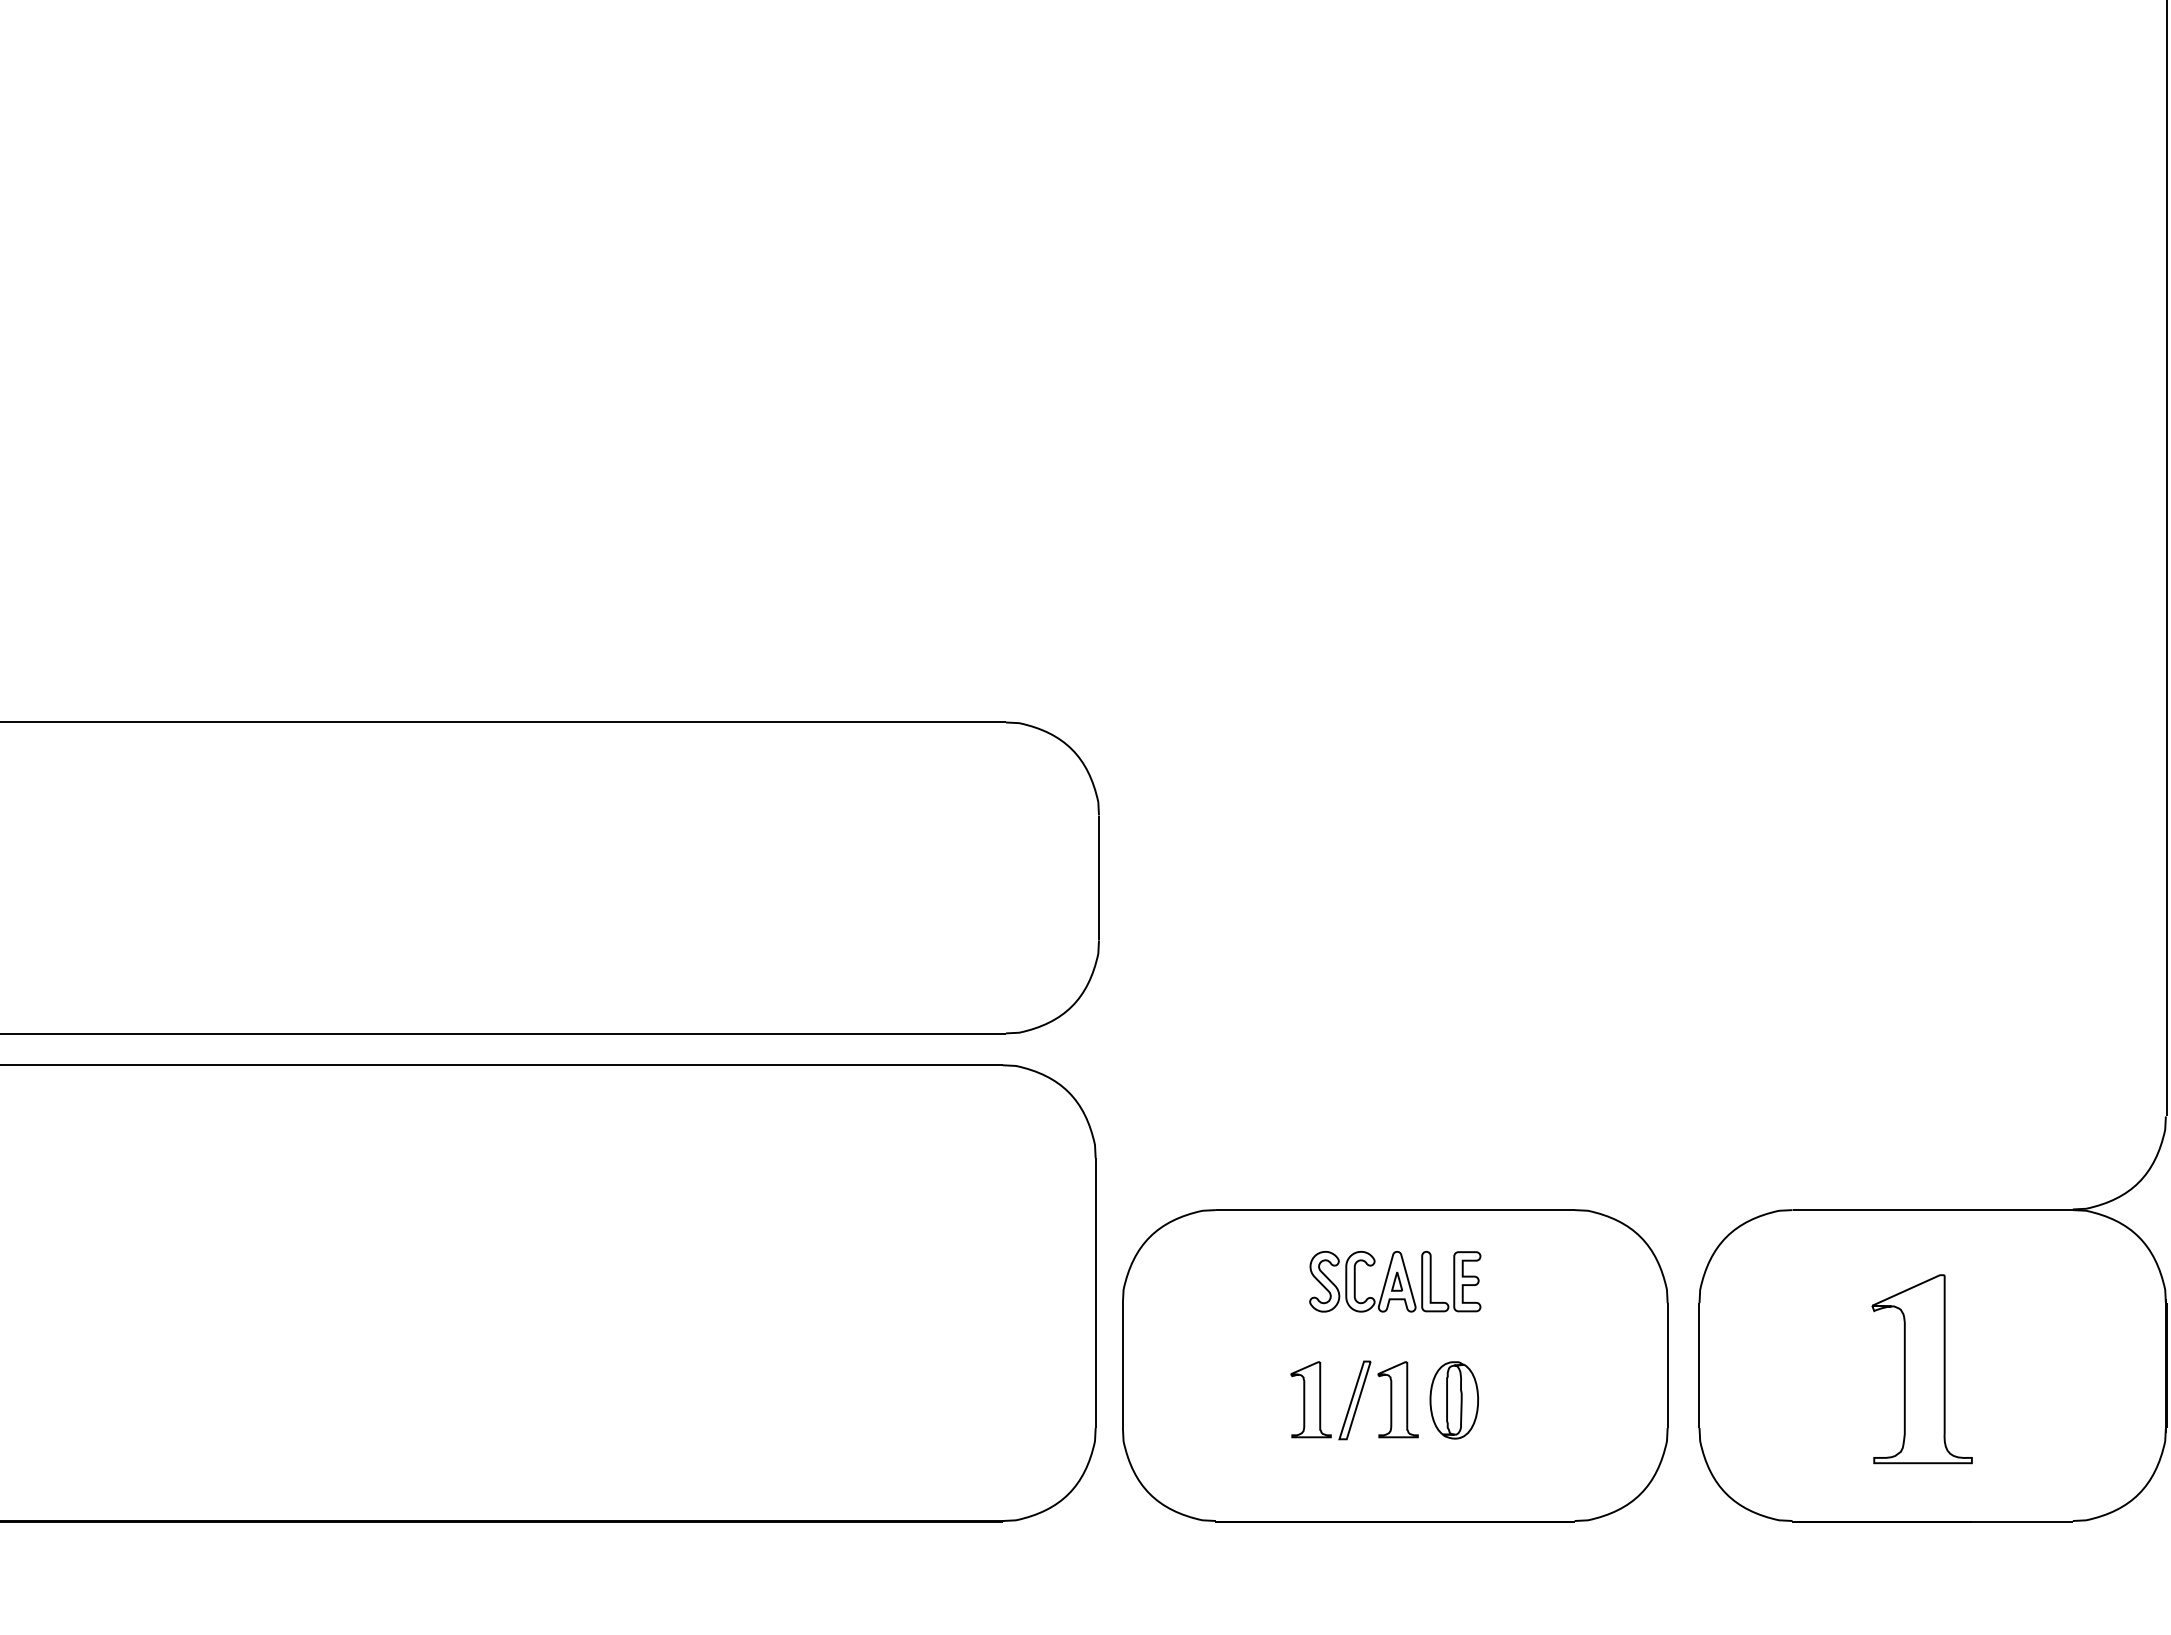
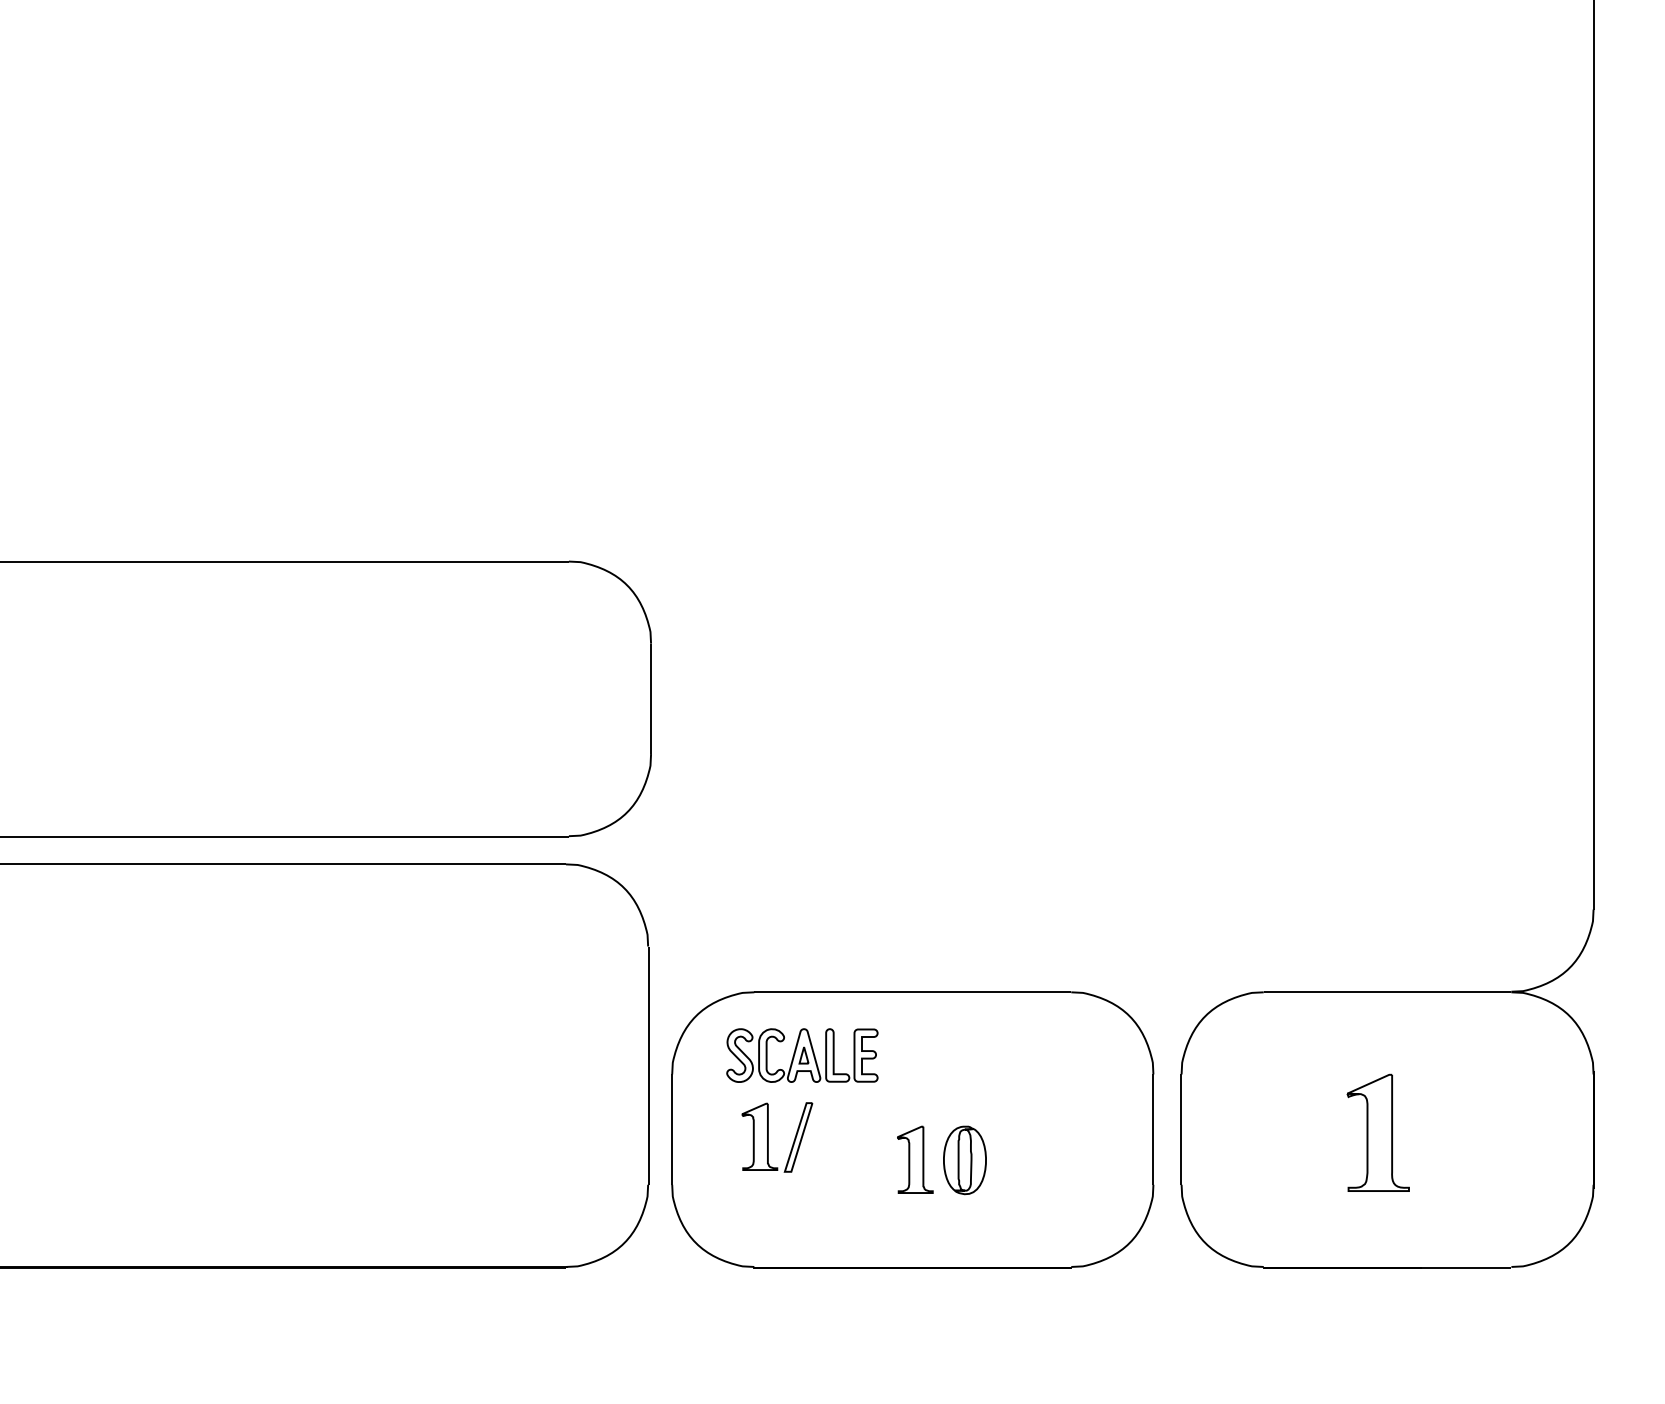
part: (1395, 1281) -> (802, 1055), moved
part: (1921, 1369) -> (1377, 1133), size x0.7
part: (1321, 1400) -> (769, 1137), moved

